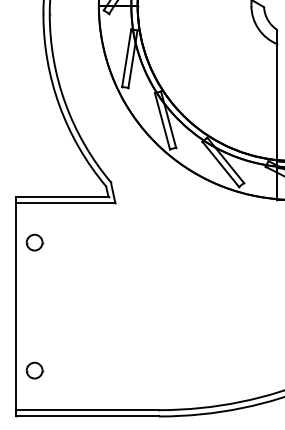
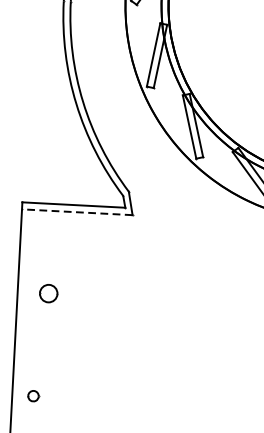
line: (65, 203) -> (77, 212), solid -> dashed
part: (34, 242) -> (48, 293), moved
part: (34, 370) -> (33, 396), size x0.6

